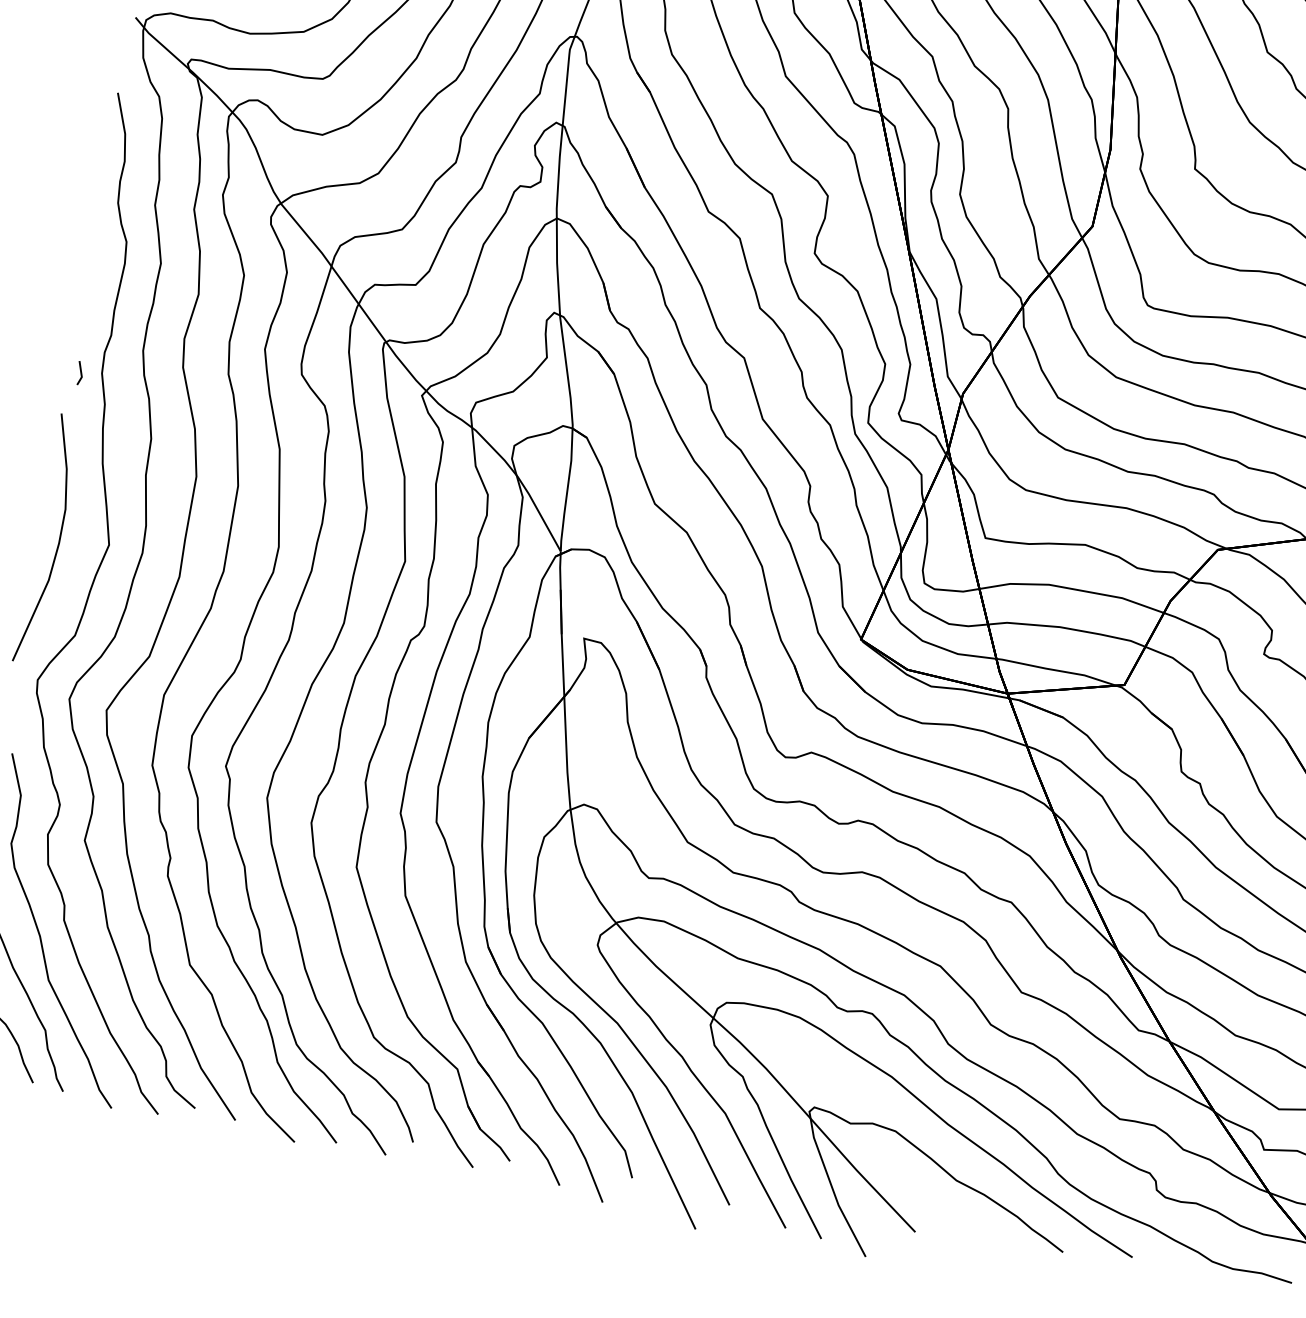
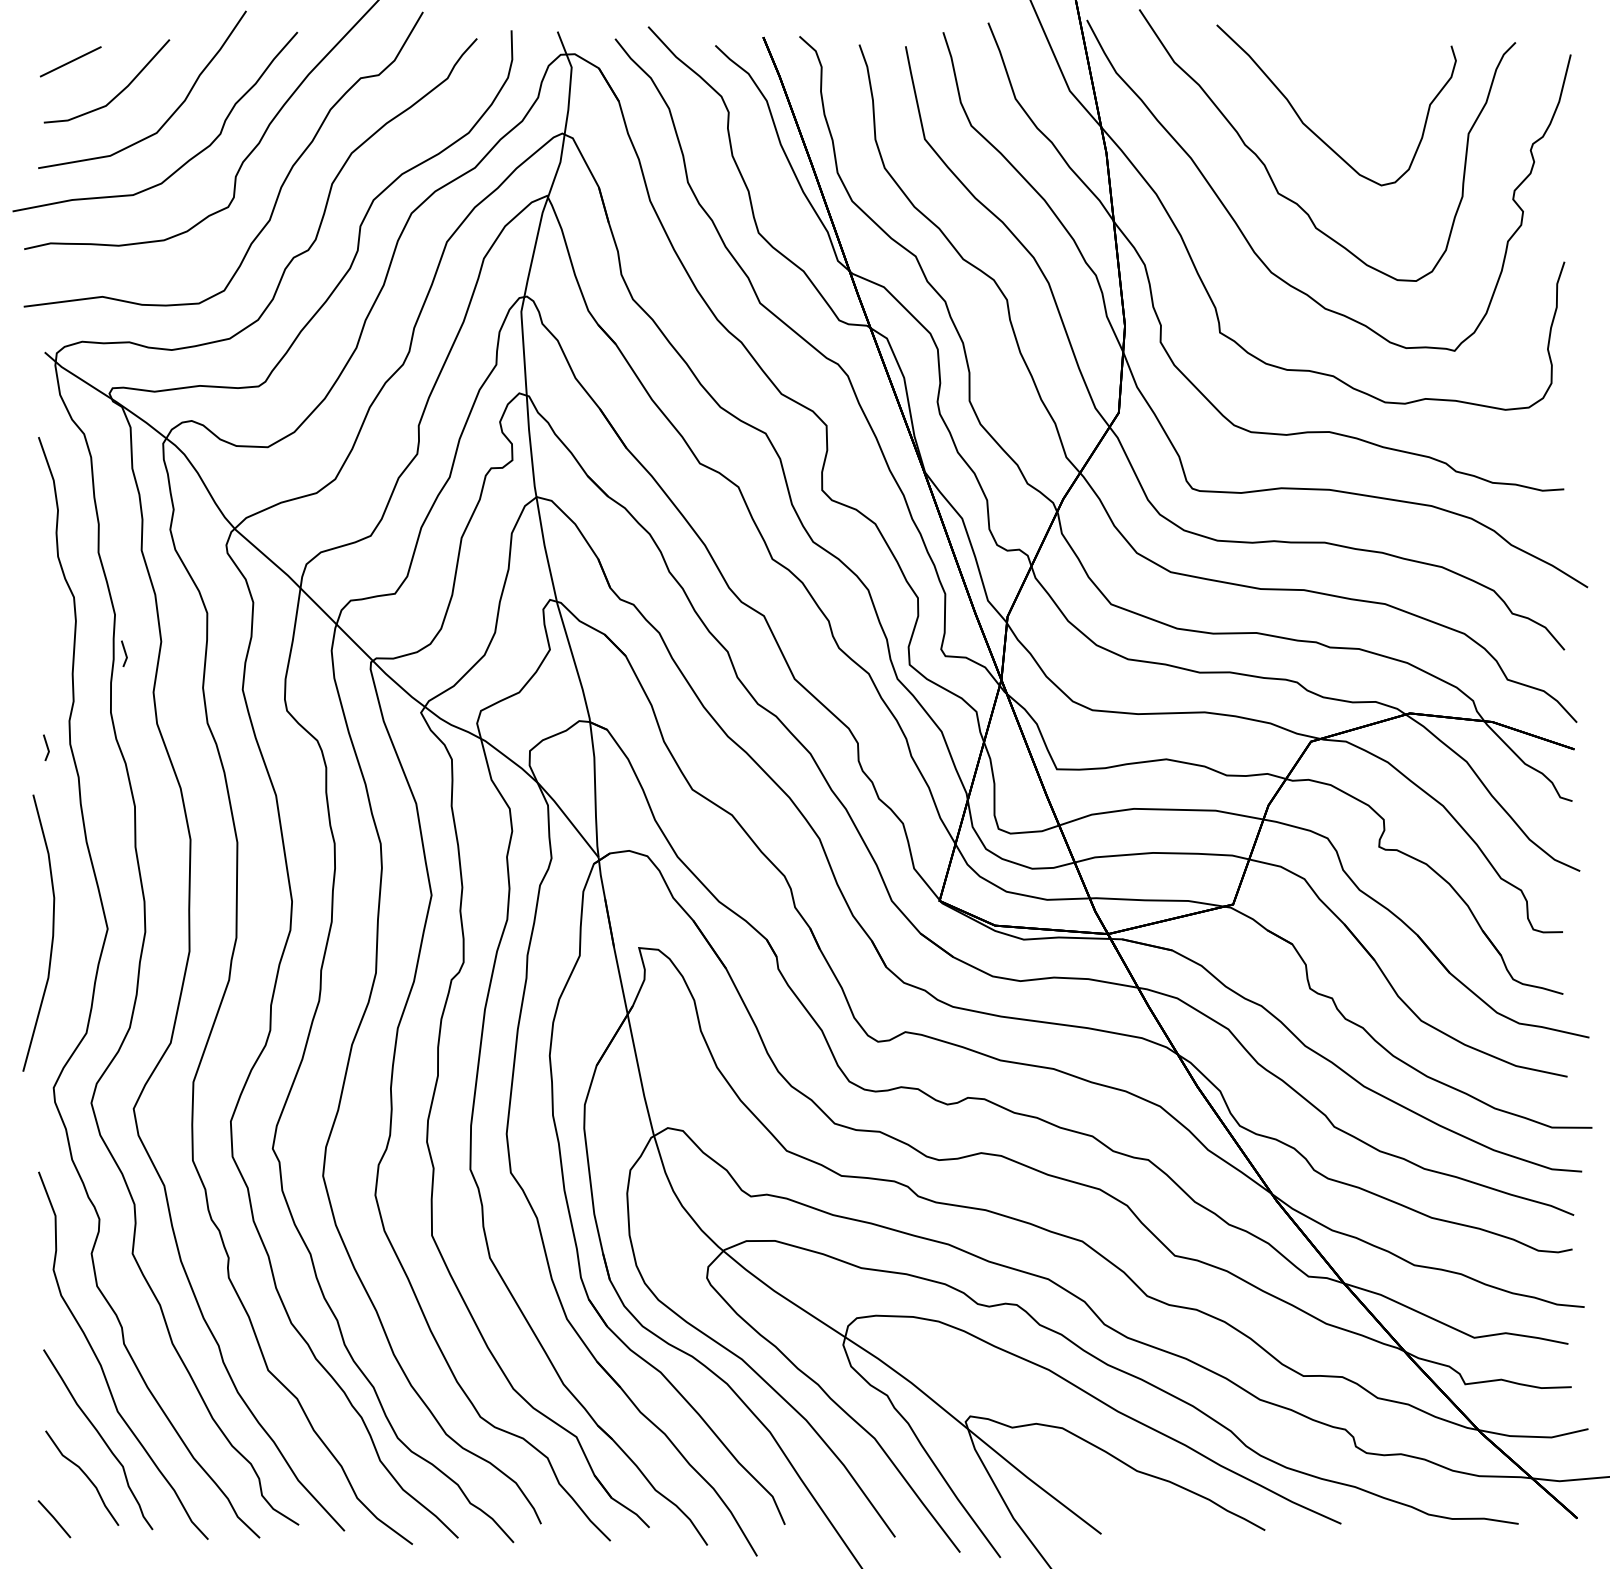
line: (163, 299) -> (124, 653), added

